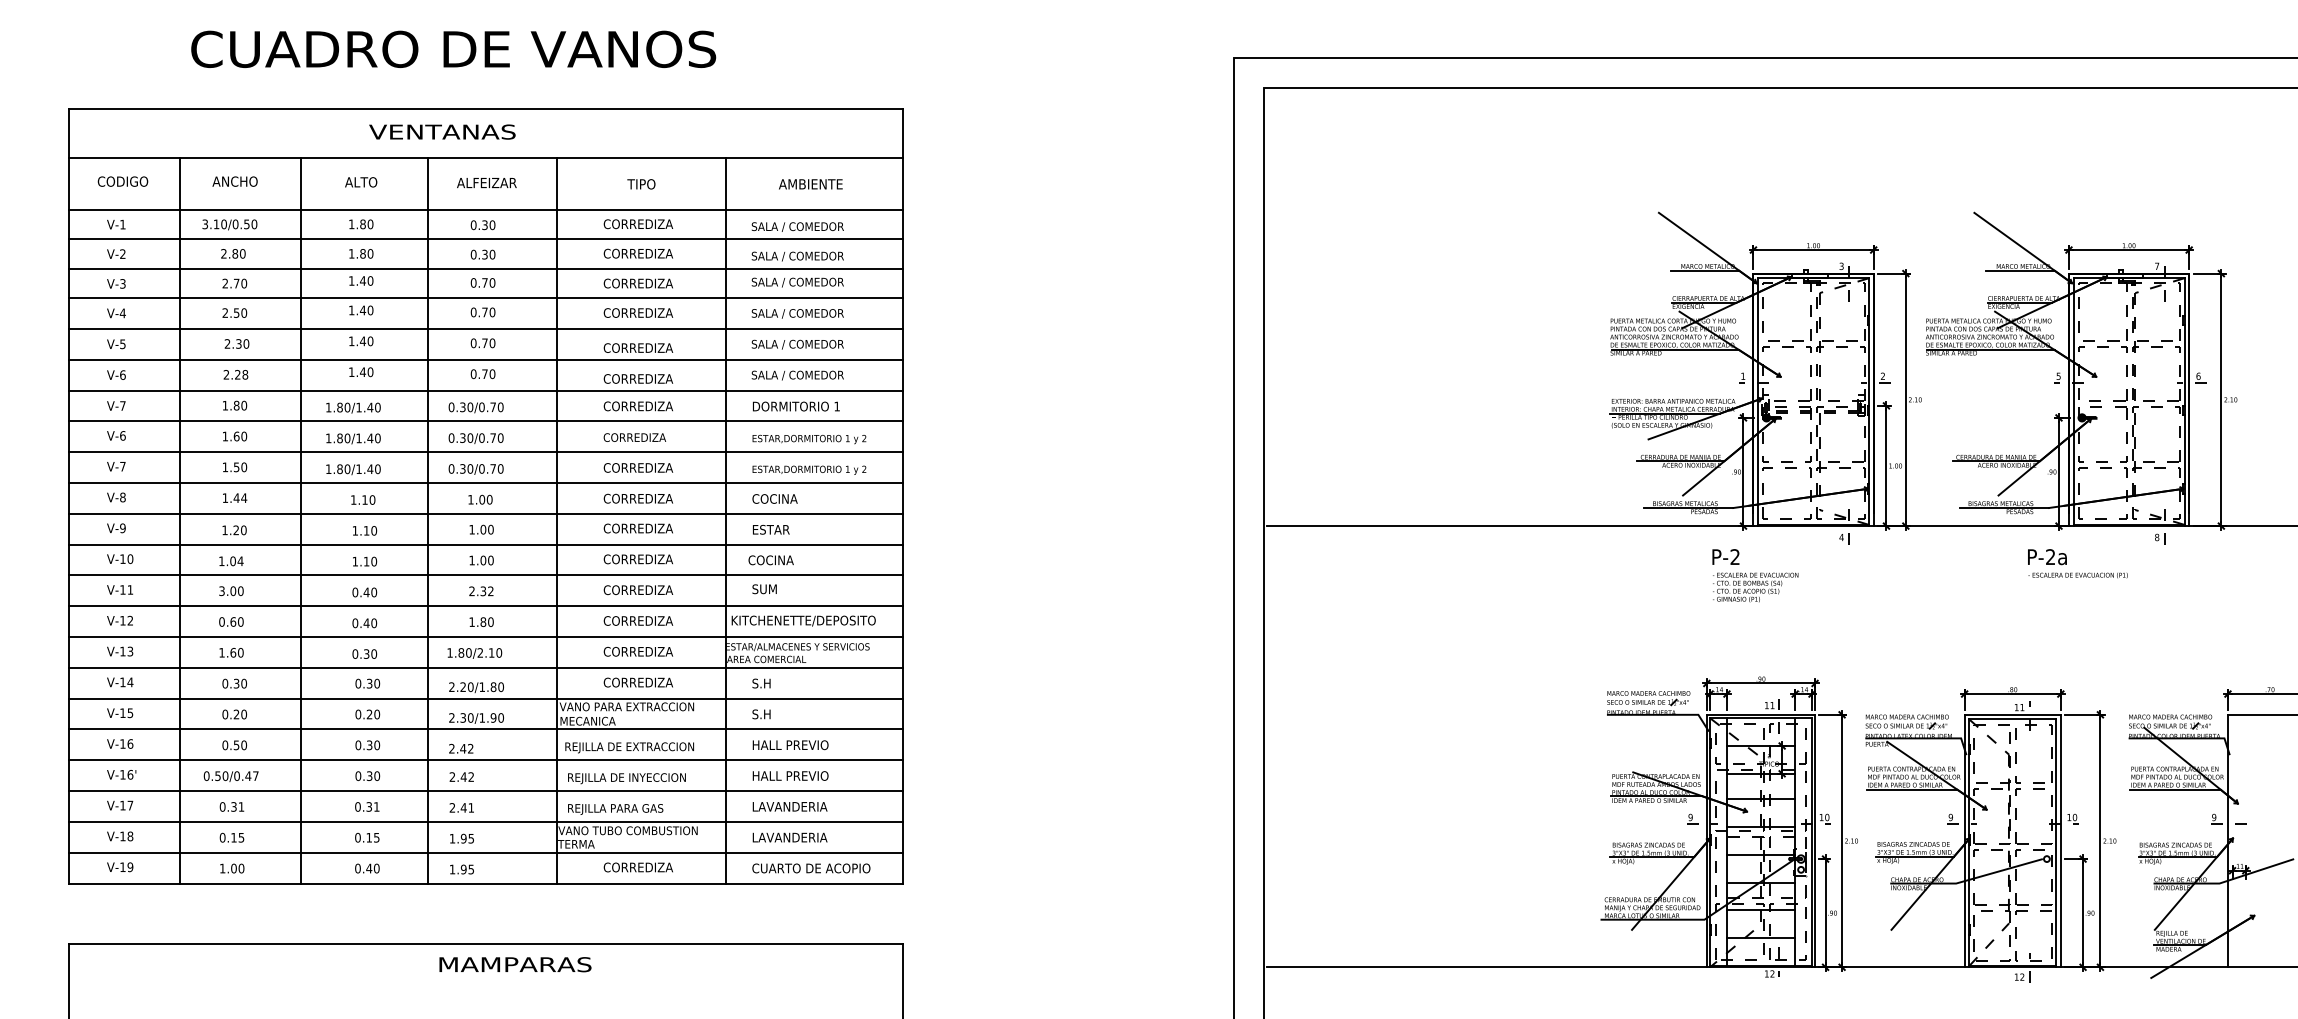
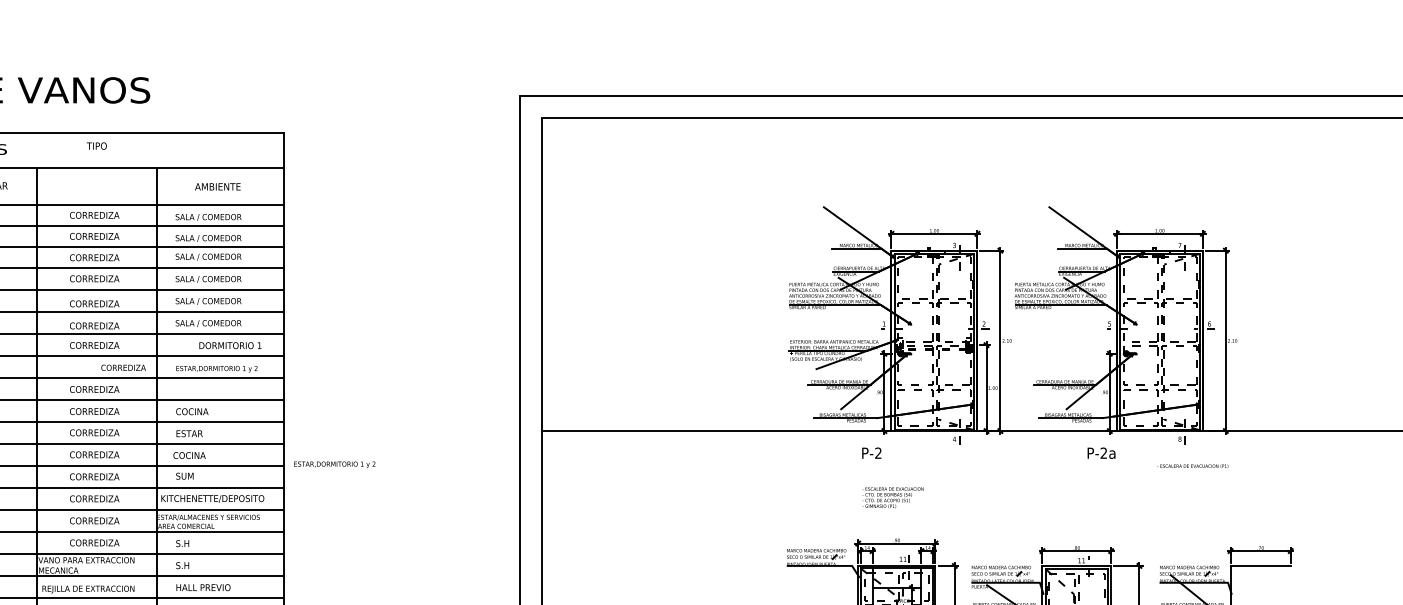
text: (641, 184) -> (96, 146), moved
text: (796, 406) -> (230, 345), moved
text: (634, 437) -> (123, 367), moved
text: (809, 469) -> (334, 464), moved
text: (2077, 575) -> (1192, 466), moved
text: (1755, 587) -> (892, 497), moved

